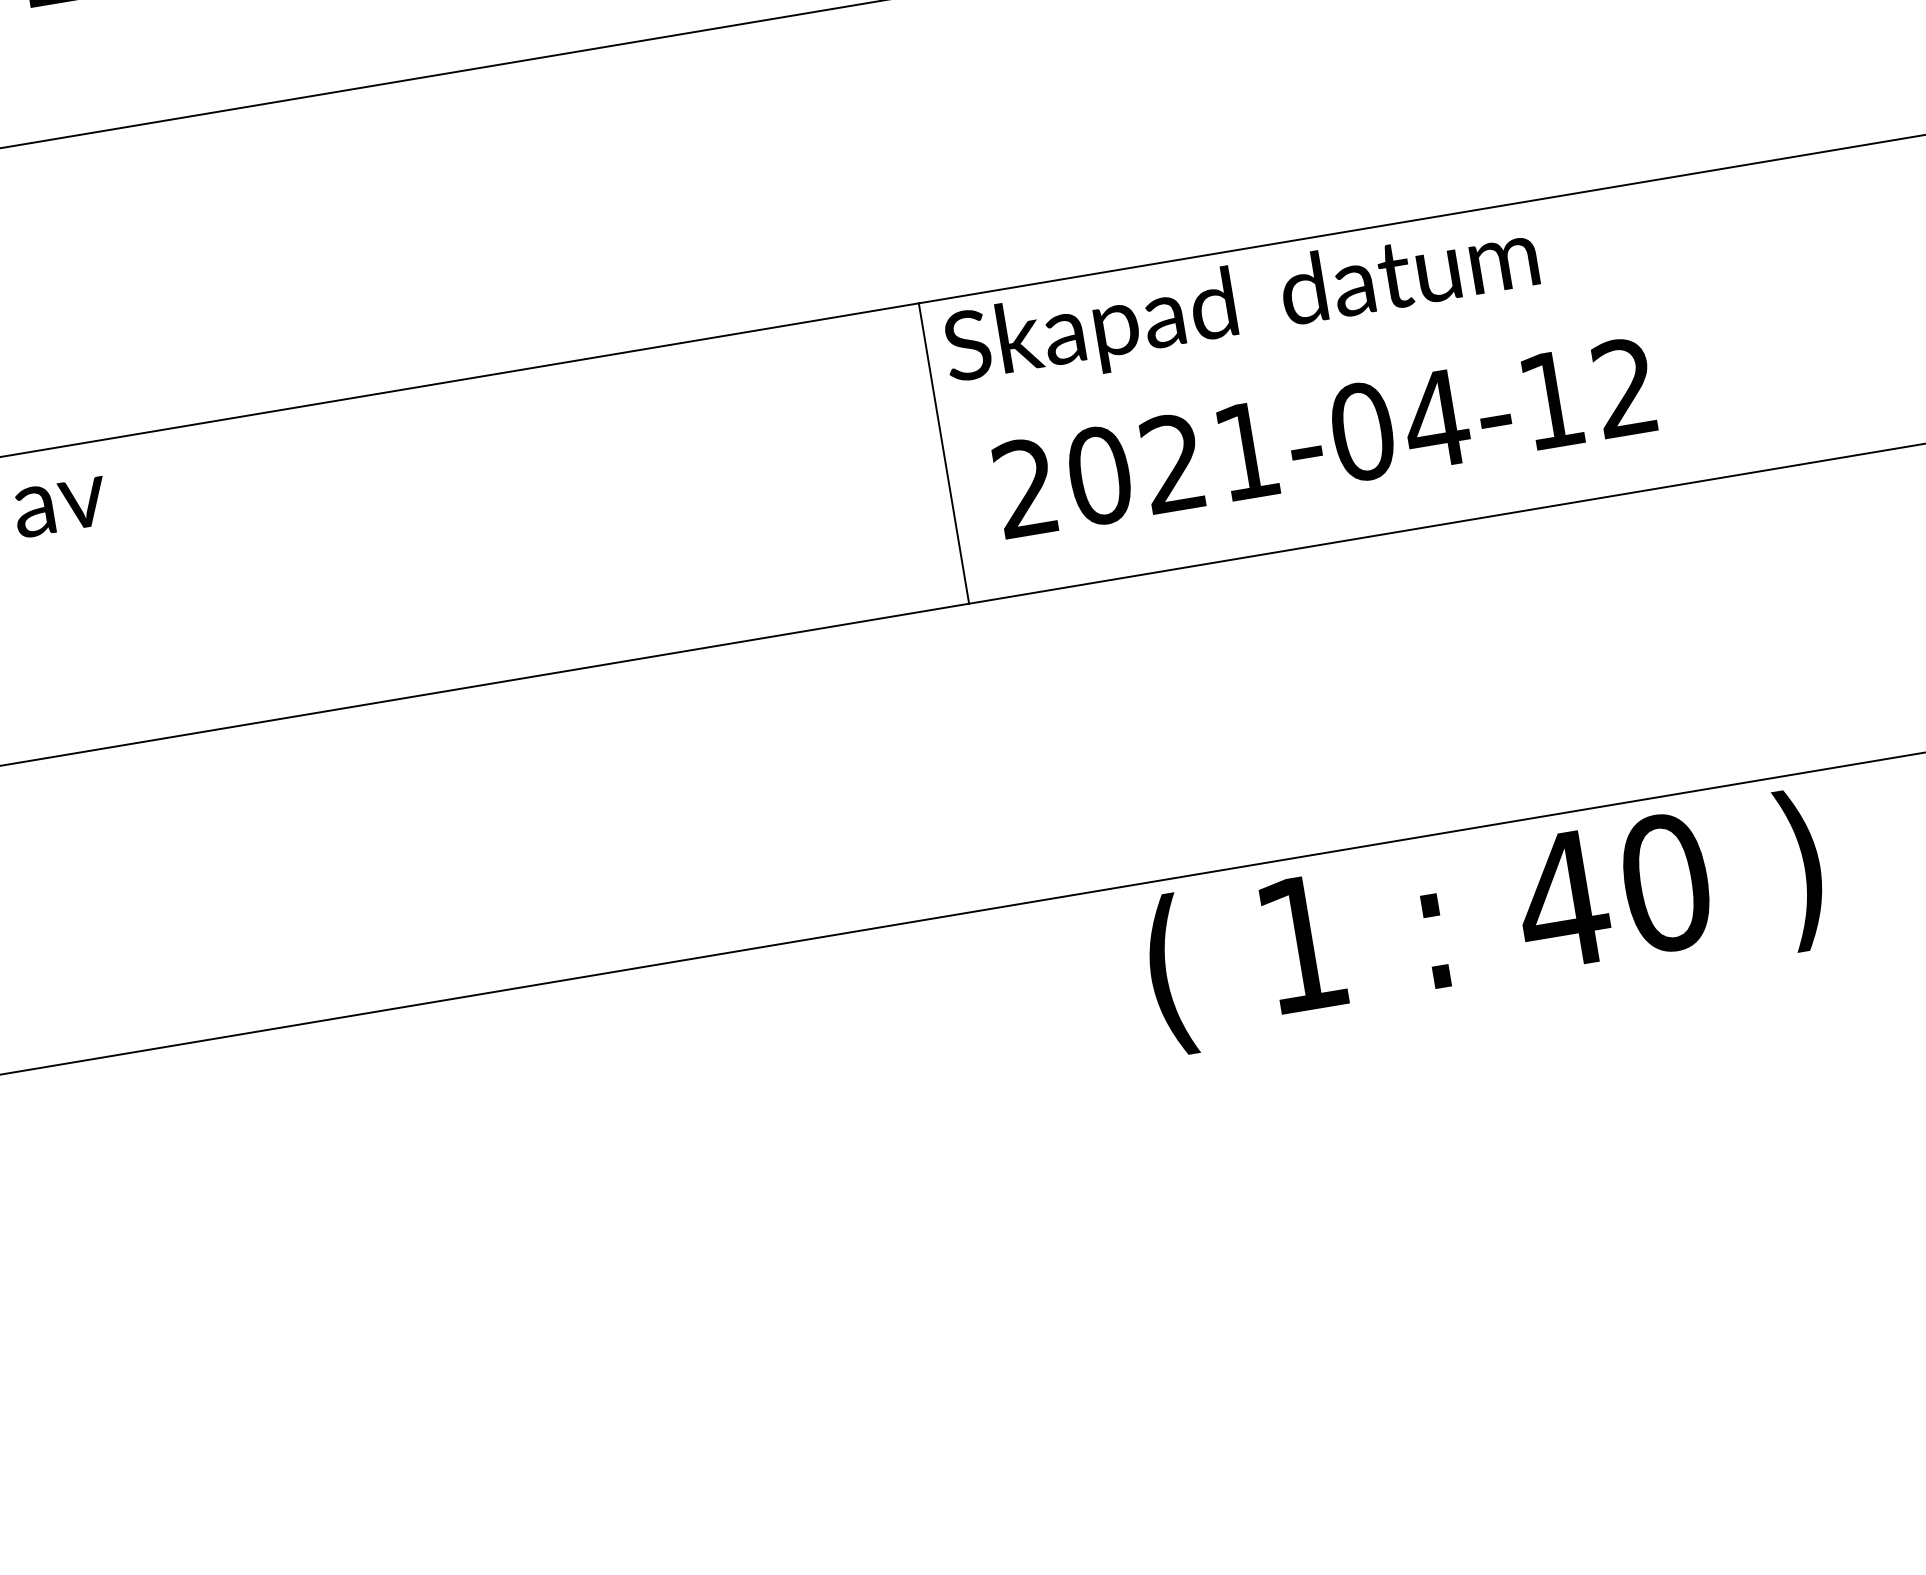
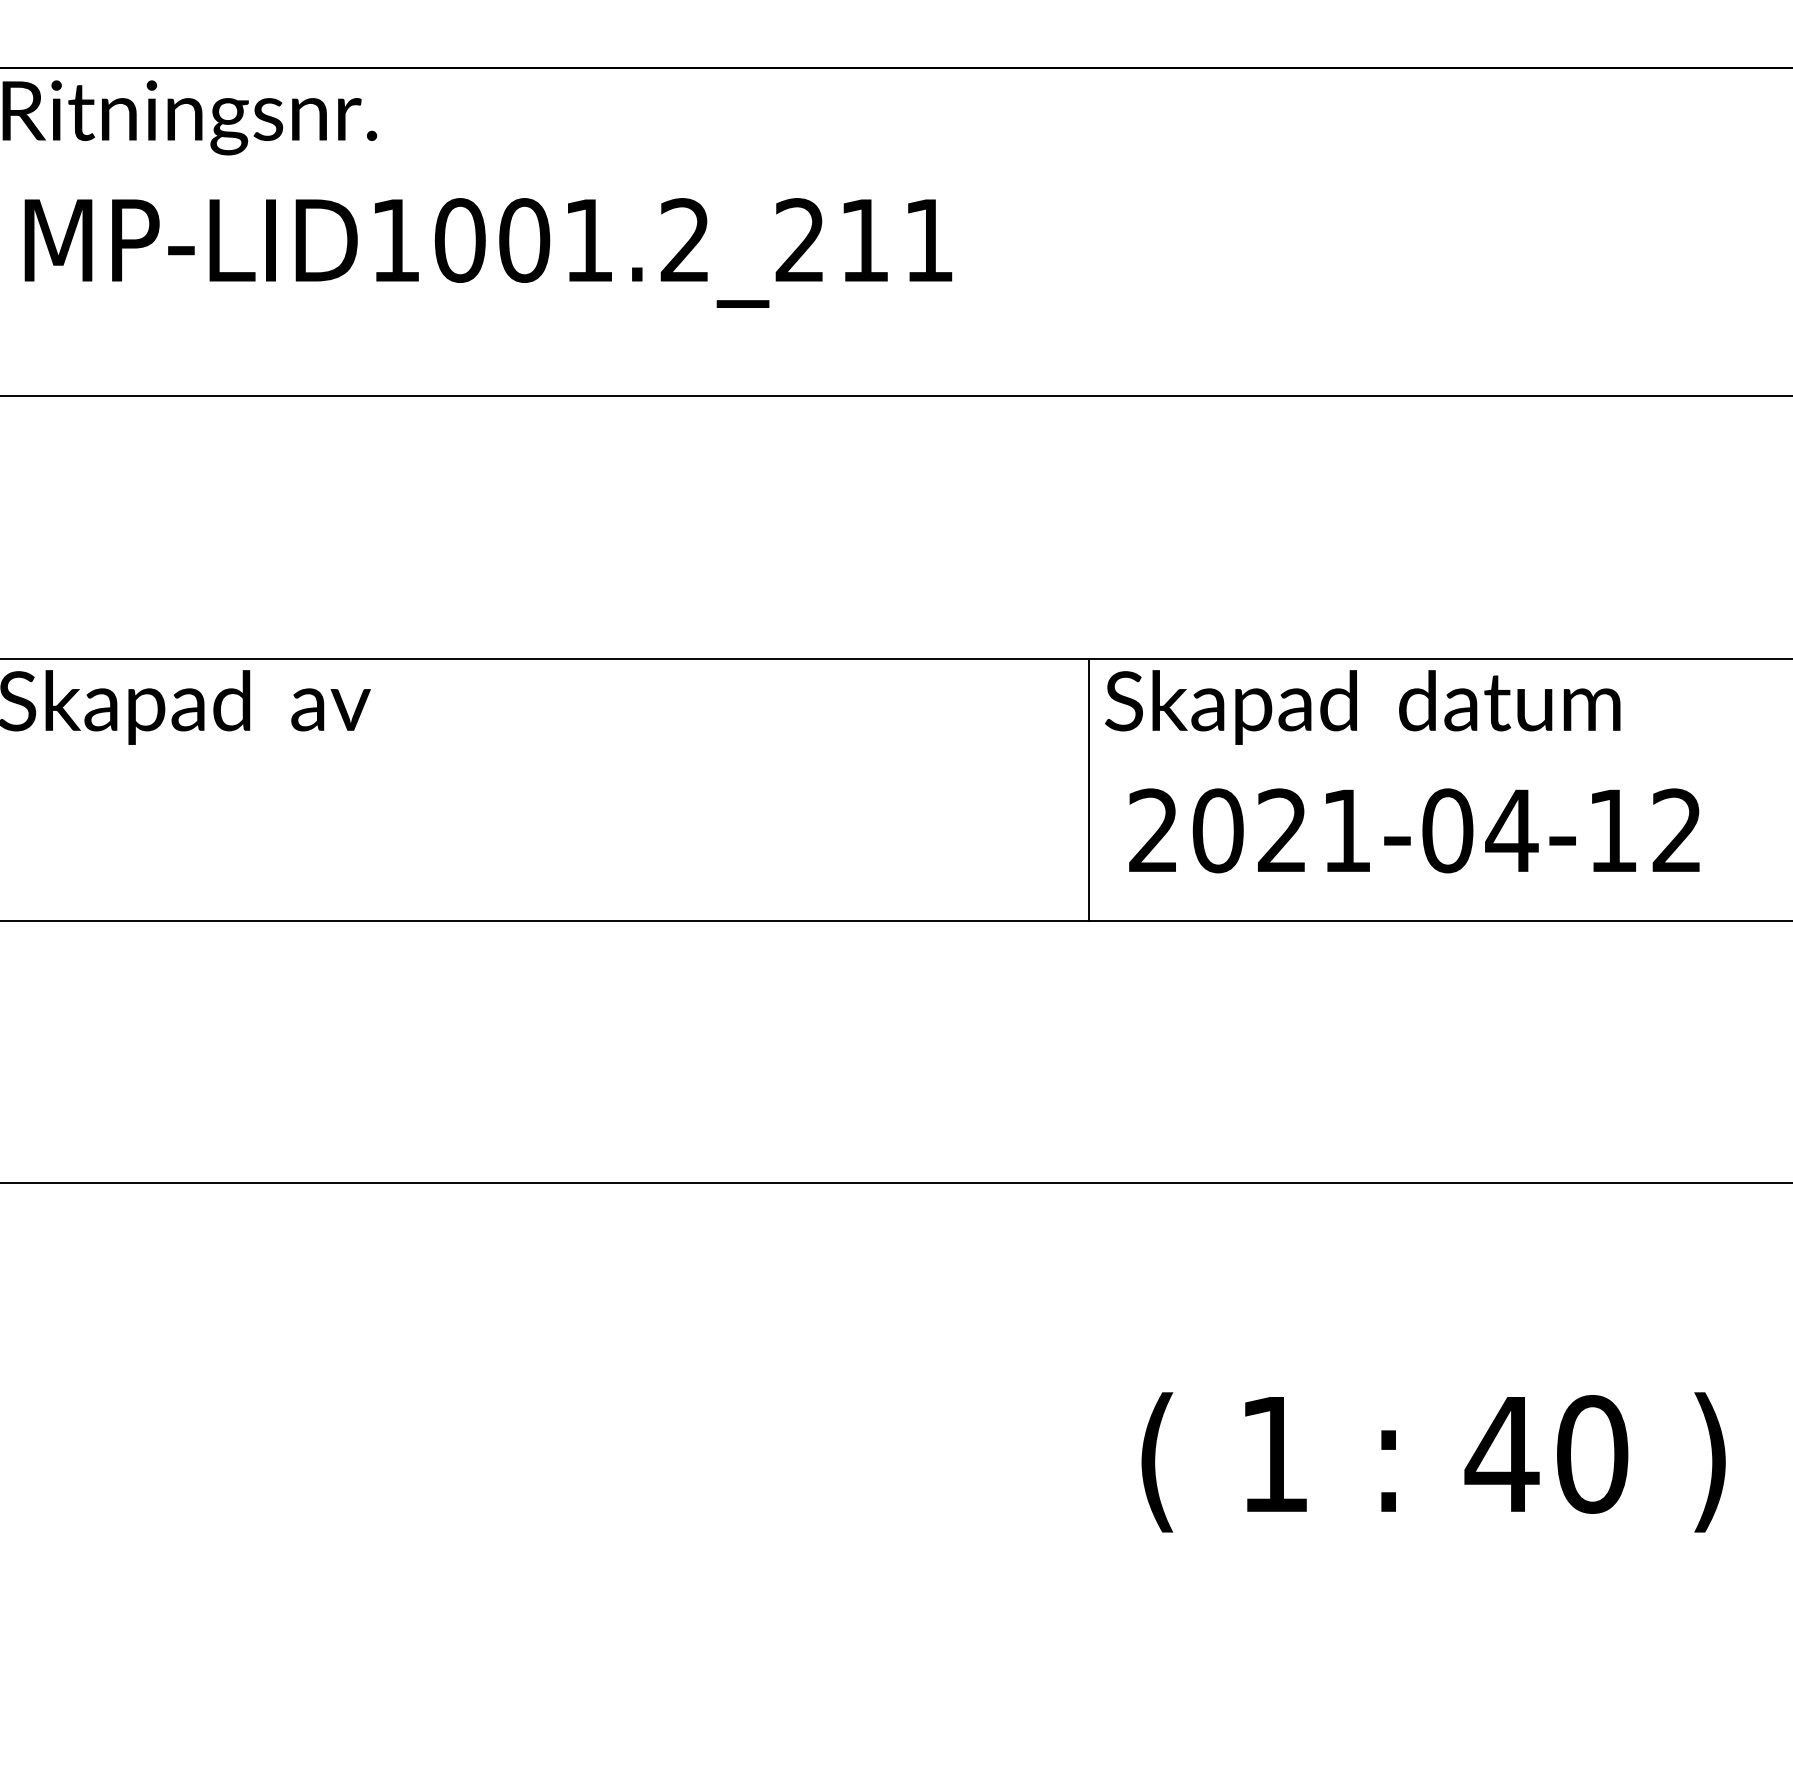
text: (1485, 922) -> (1433, 1462), moved

